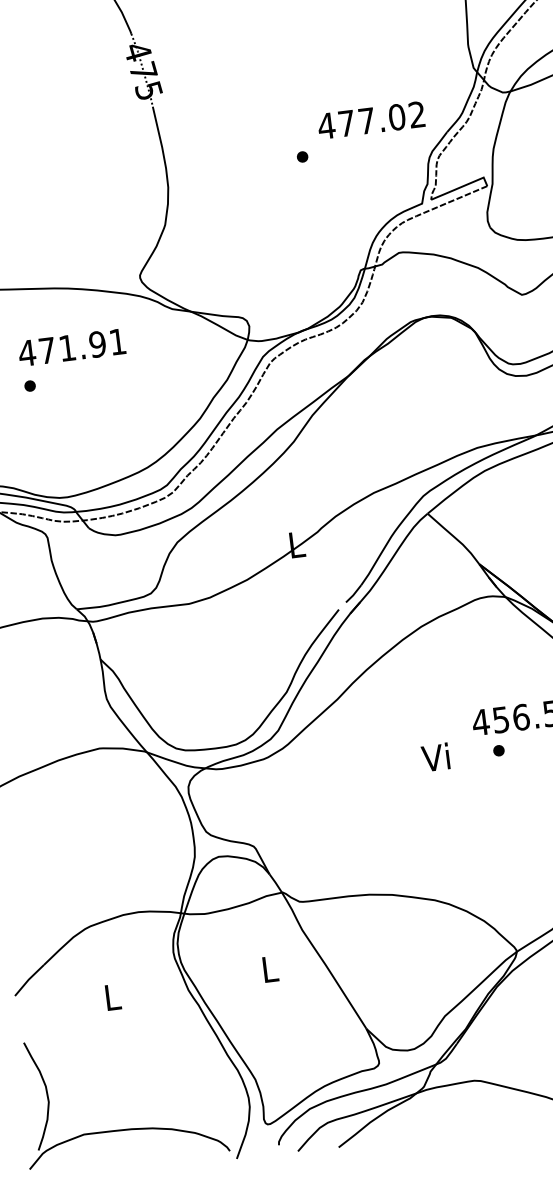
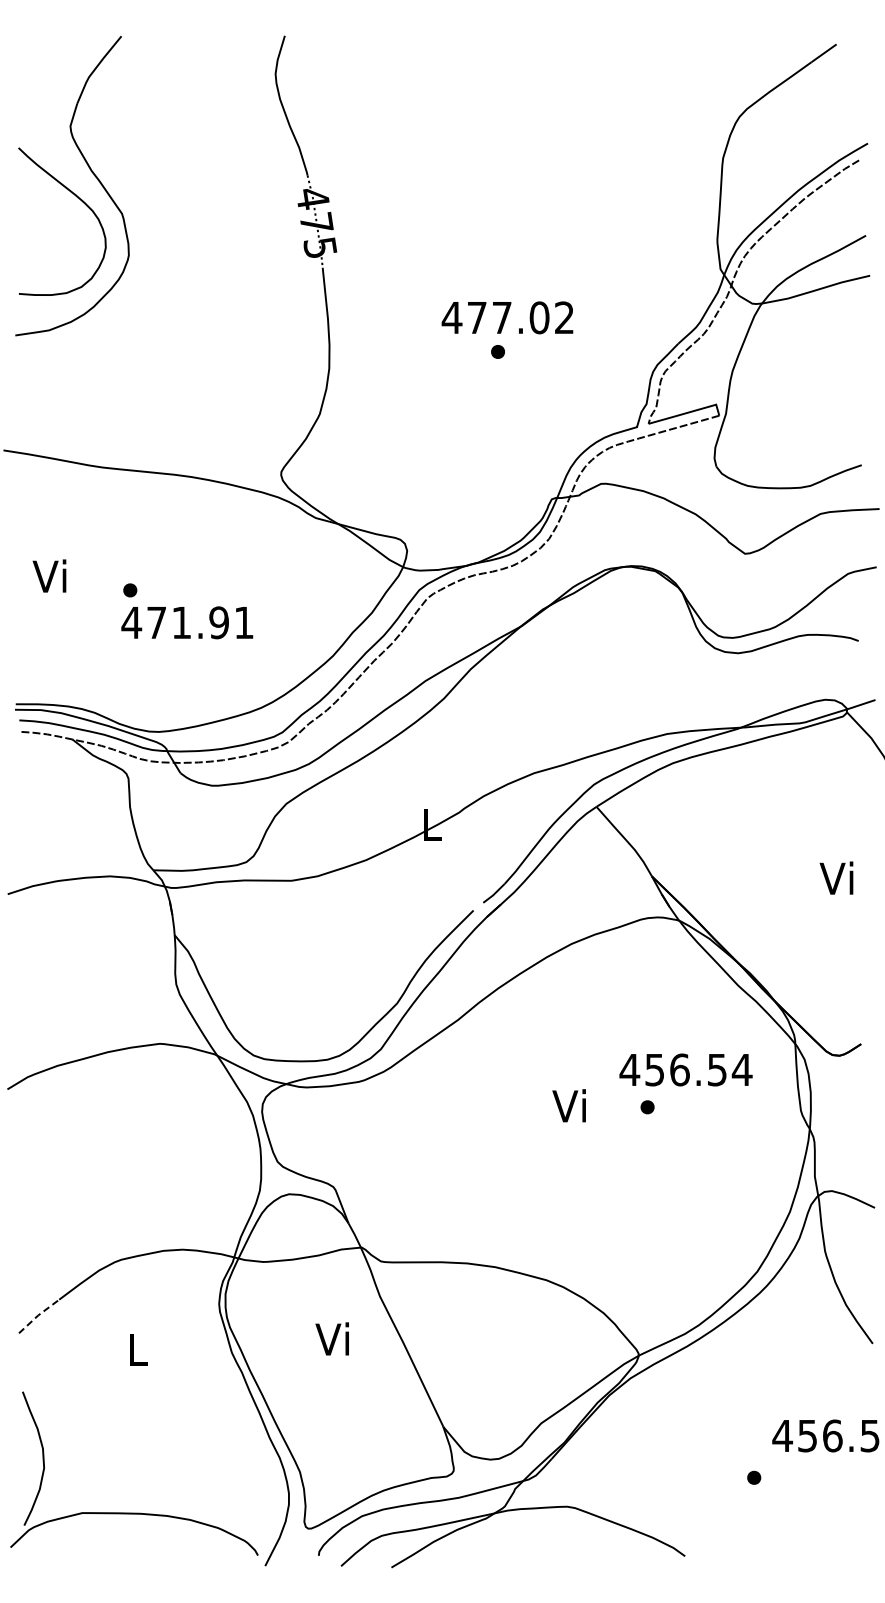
text: (371, 120) -> (507, 317), moved
text: (72, 347) -> (187, 622), moved
text: (267, 968) -> (331, 1338), L -> Vi
line: (28, 979) -> (38, 1315), solid -> dashed

